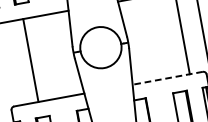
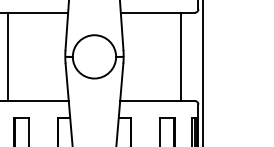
line: (30, 60) -> (7, 56), moved
line: (167, 78) -> (157, 101), dashed -> solid

